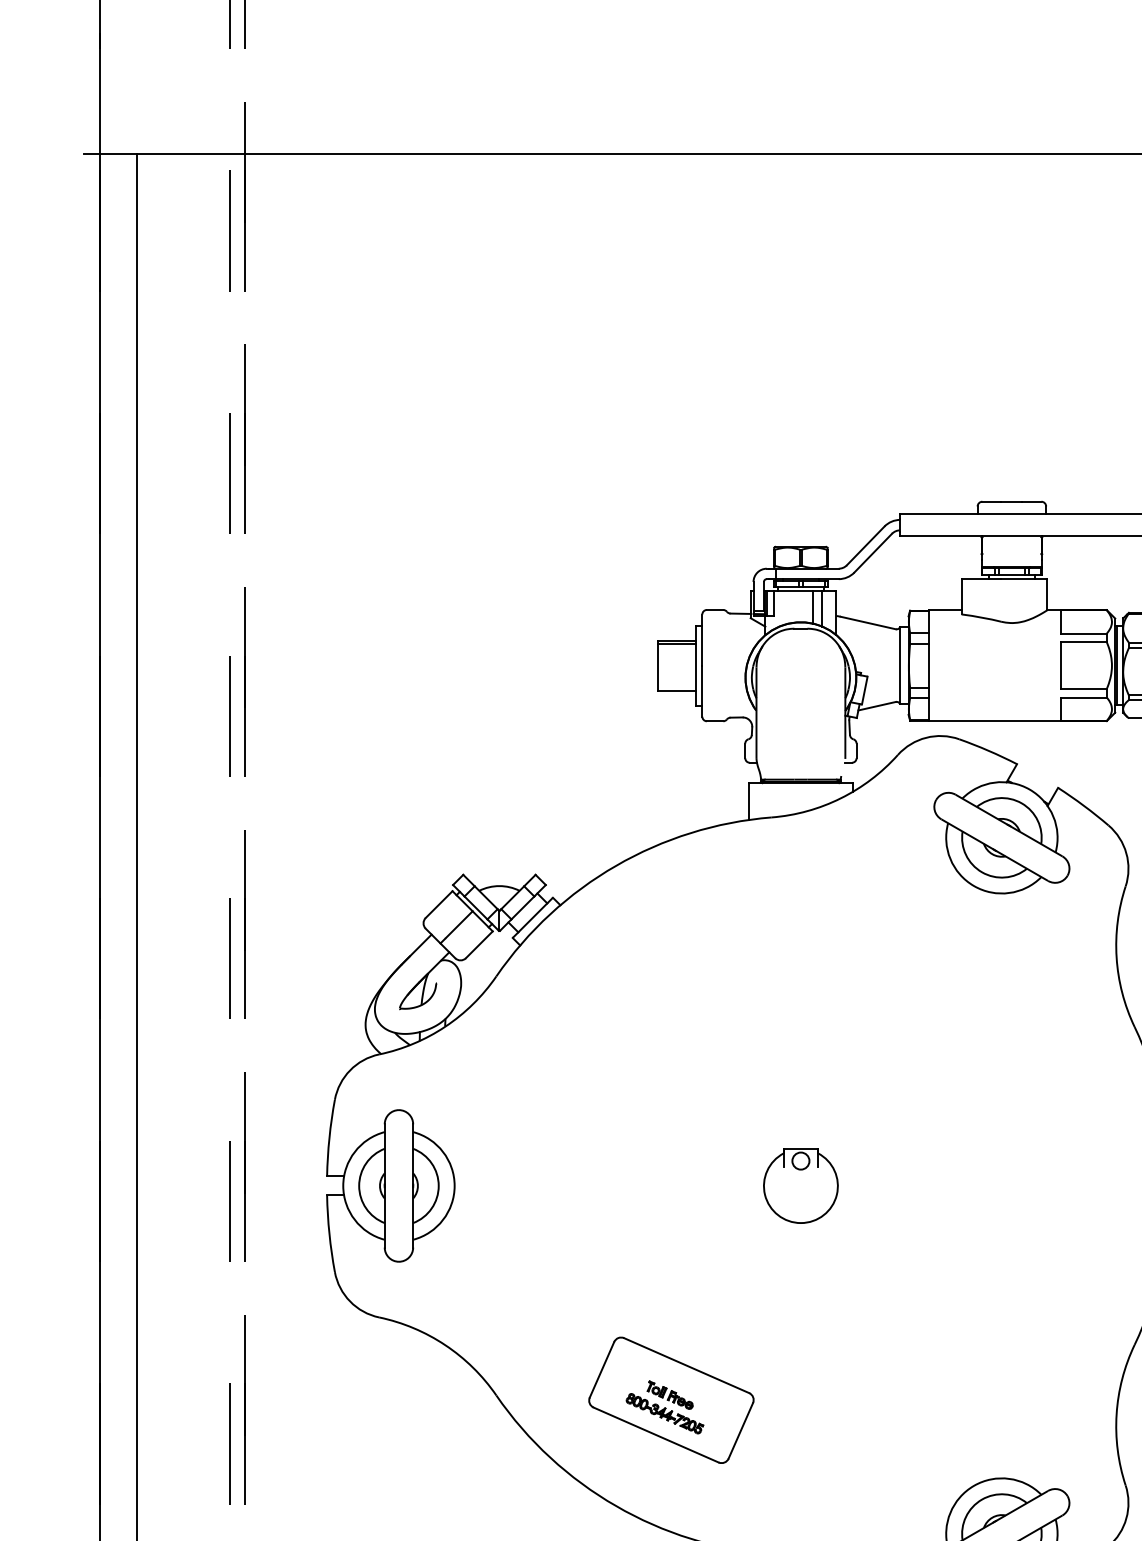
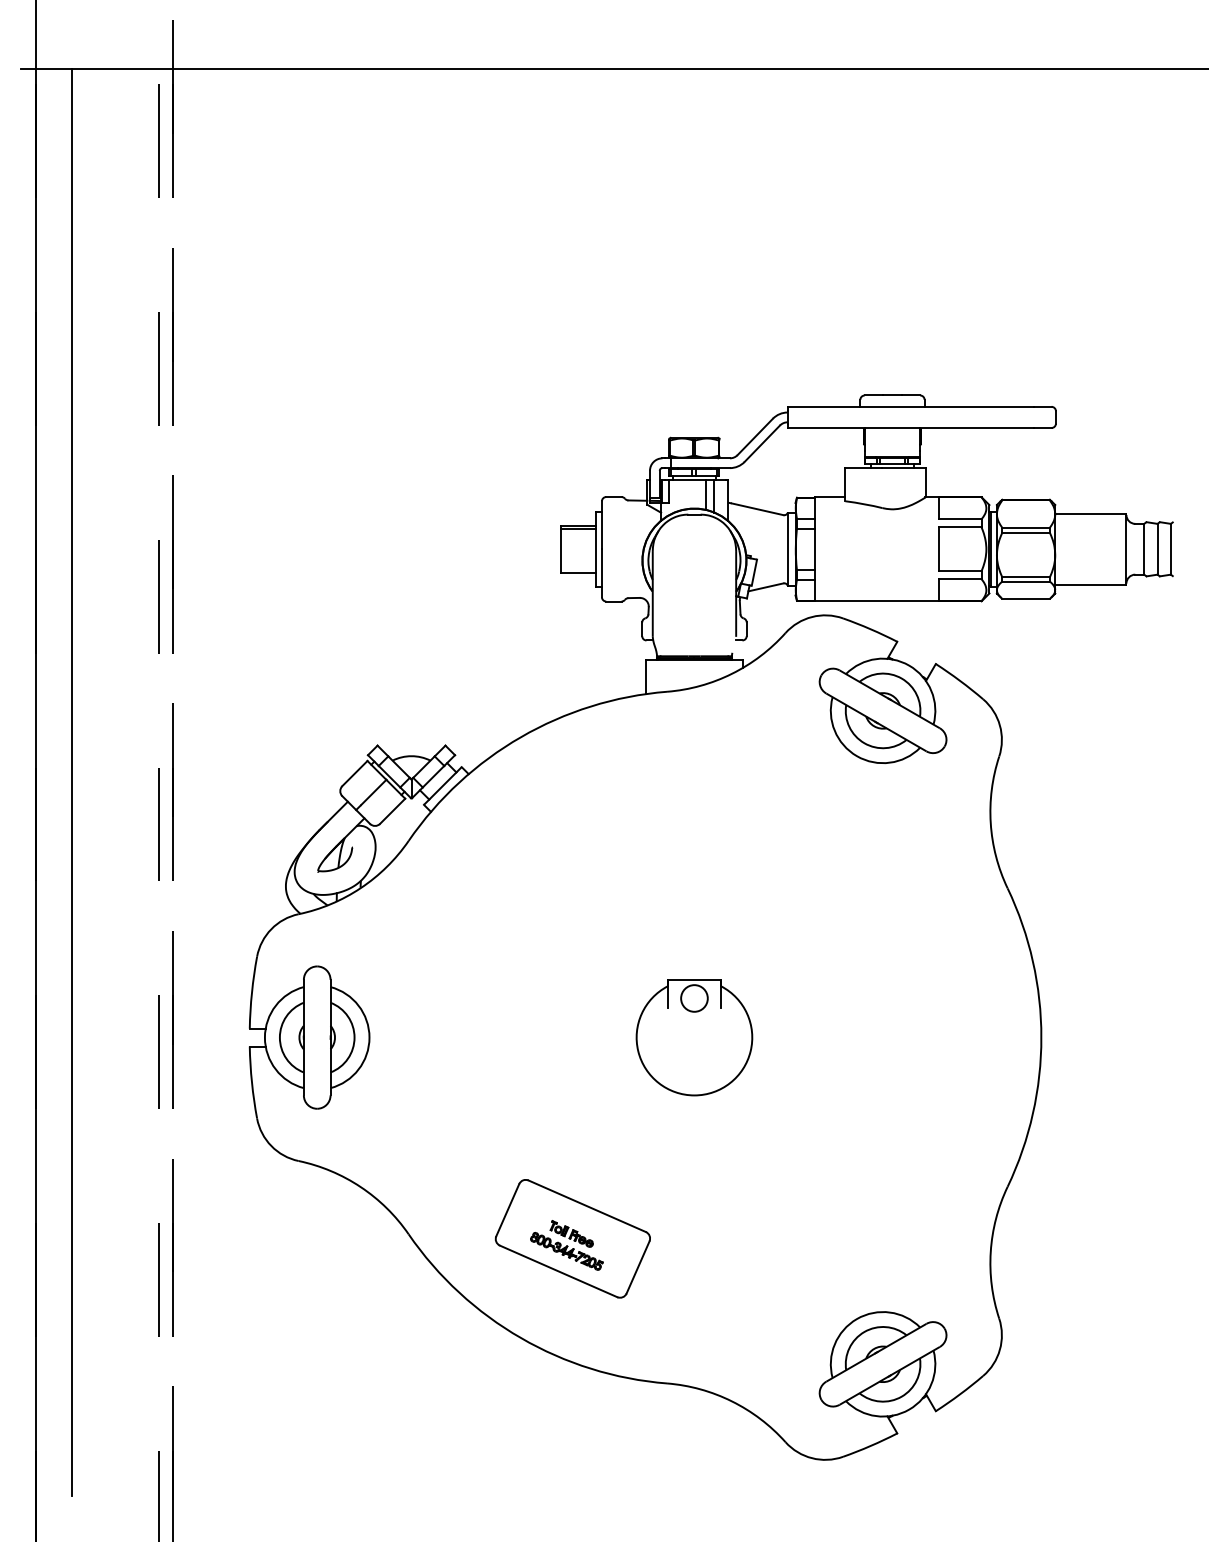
part: (800, 1185) -> (694, 1037), size x1.67

